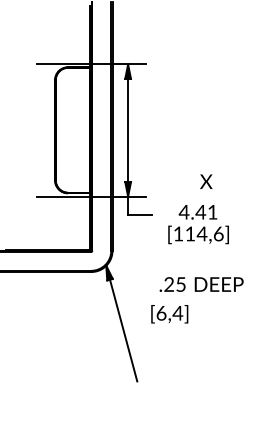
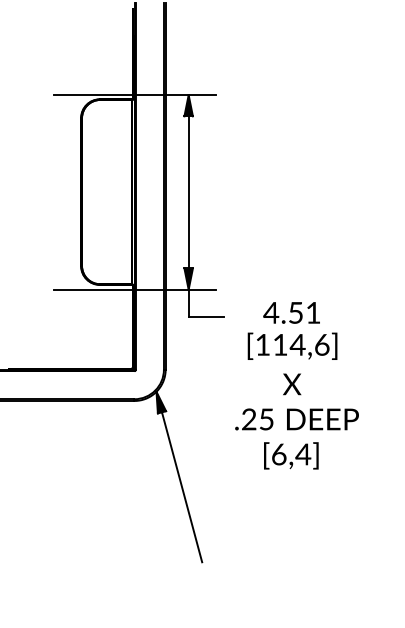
text: (206, 181) -> (292, 384), moved
text: (200, 212) -> (295, 313), 4.41 -> 4.51
text: (169, 314) -> (290, 456), moved

